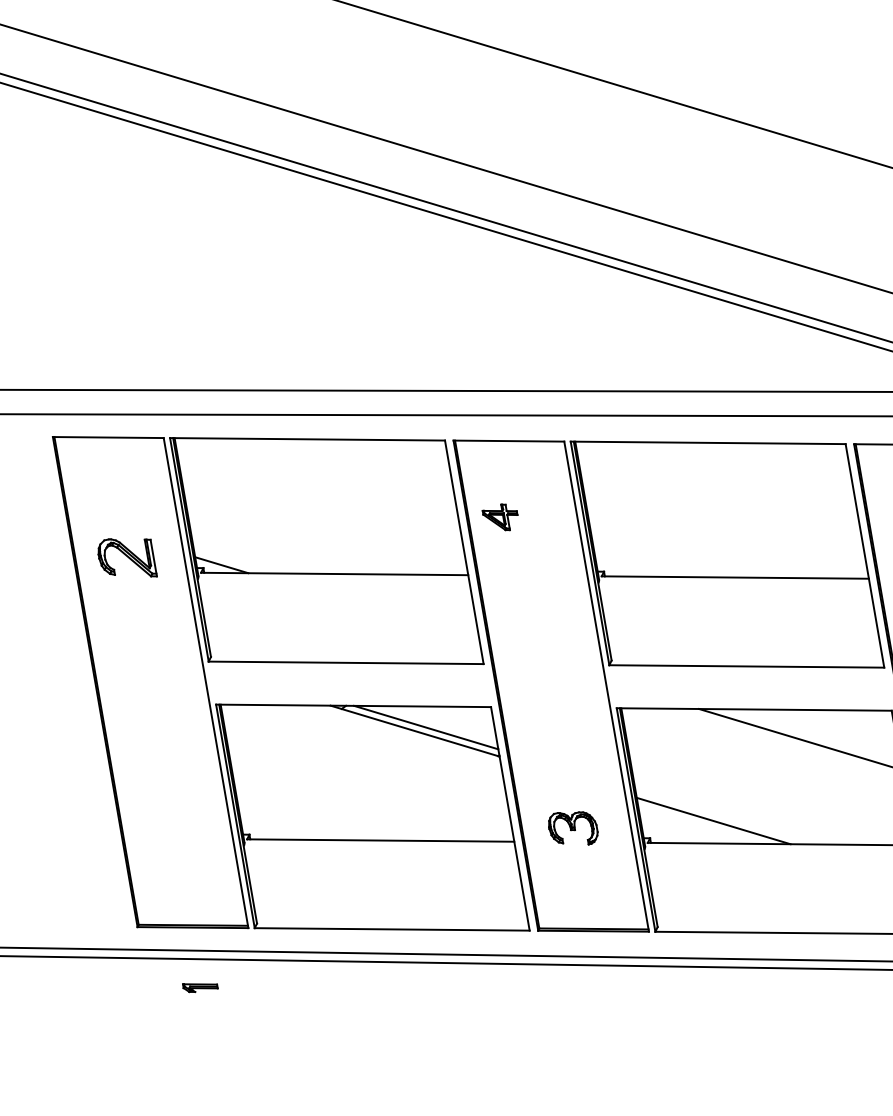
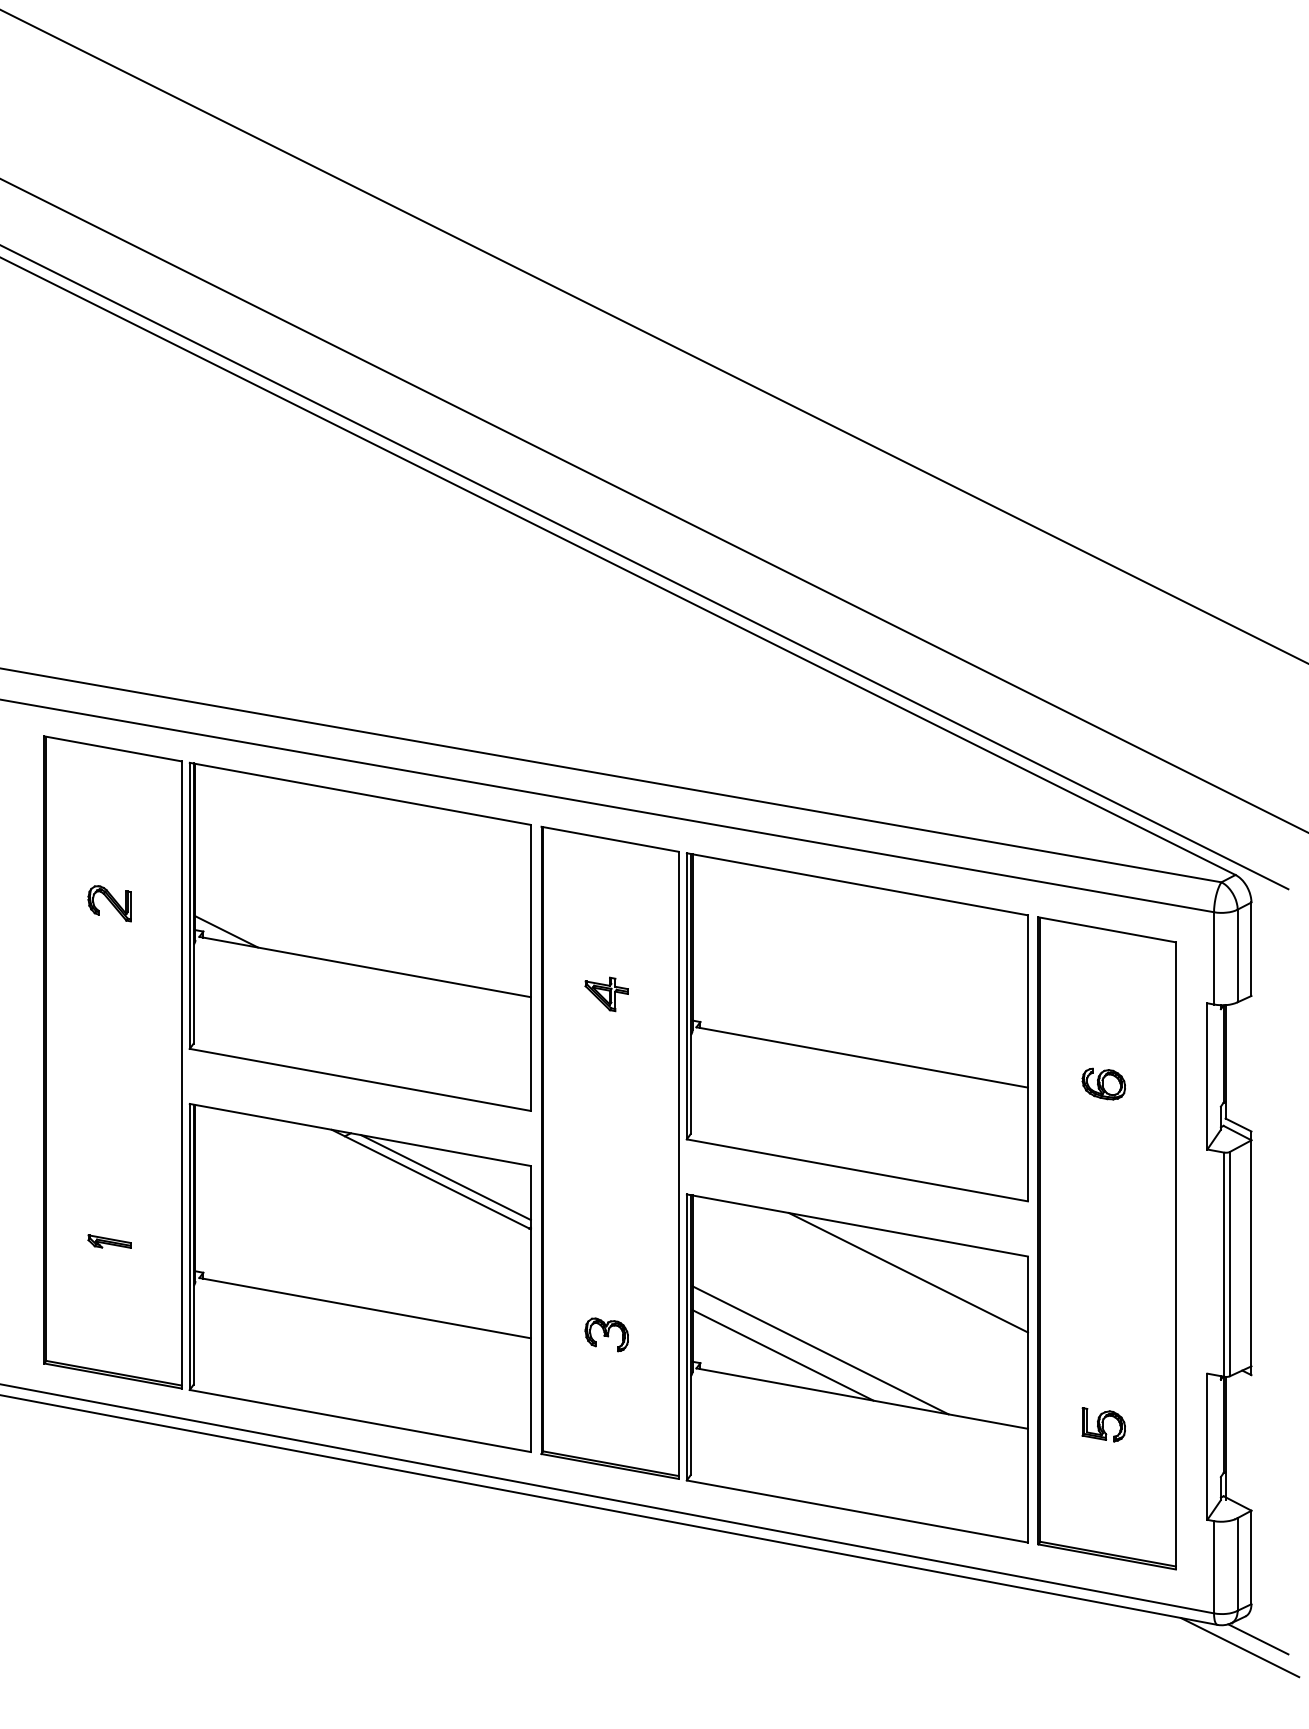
part: (500, 518) -> (606, 994), moved
part: (126, 558) -> (109, 903), size x0.62
line: (742, 812) -> (820, 1350), added
part: (572, 828) -> (606, 1334), size x0.71
part: (200, 986) -> (109, 1241), moved

